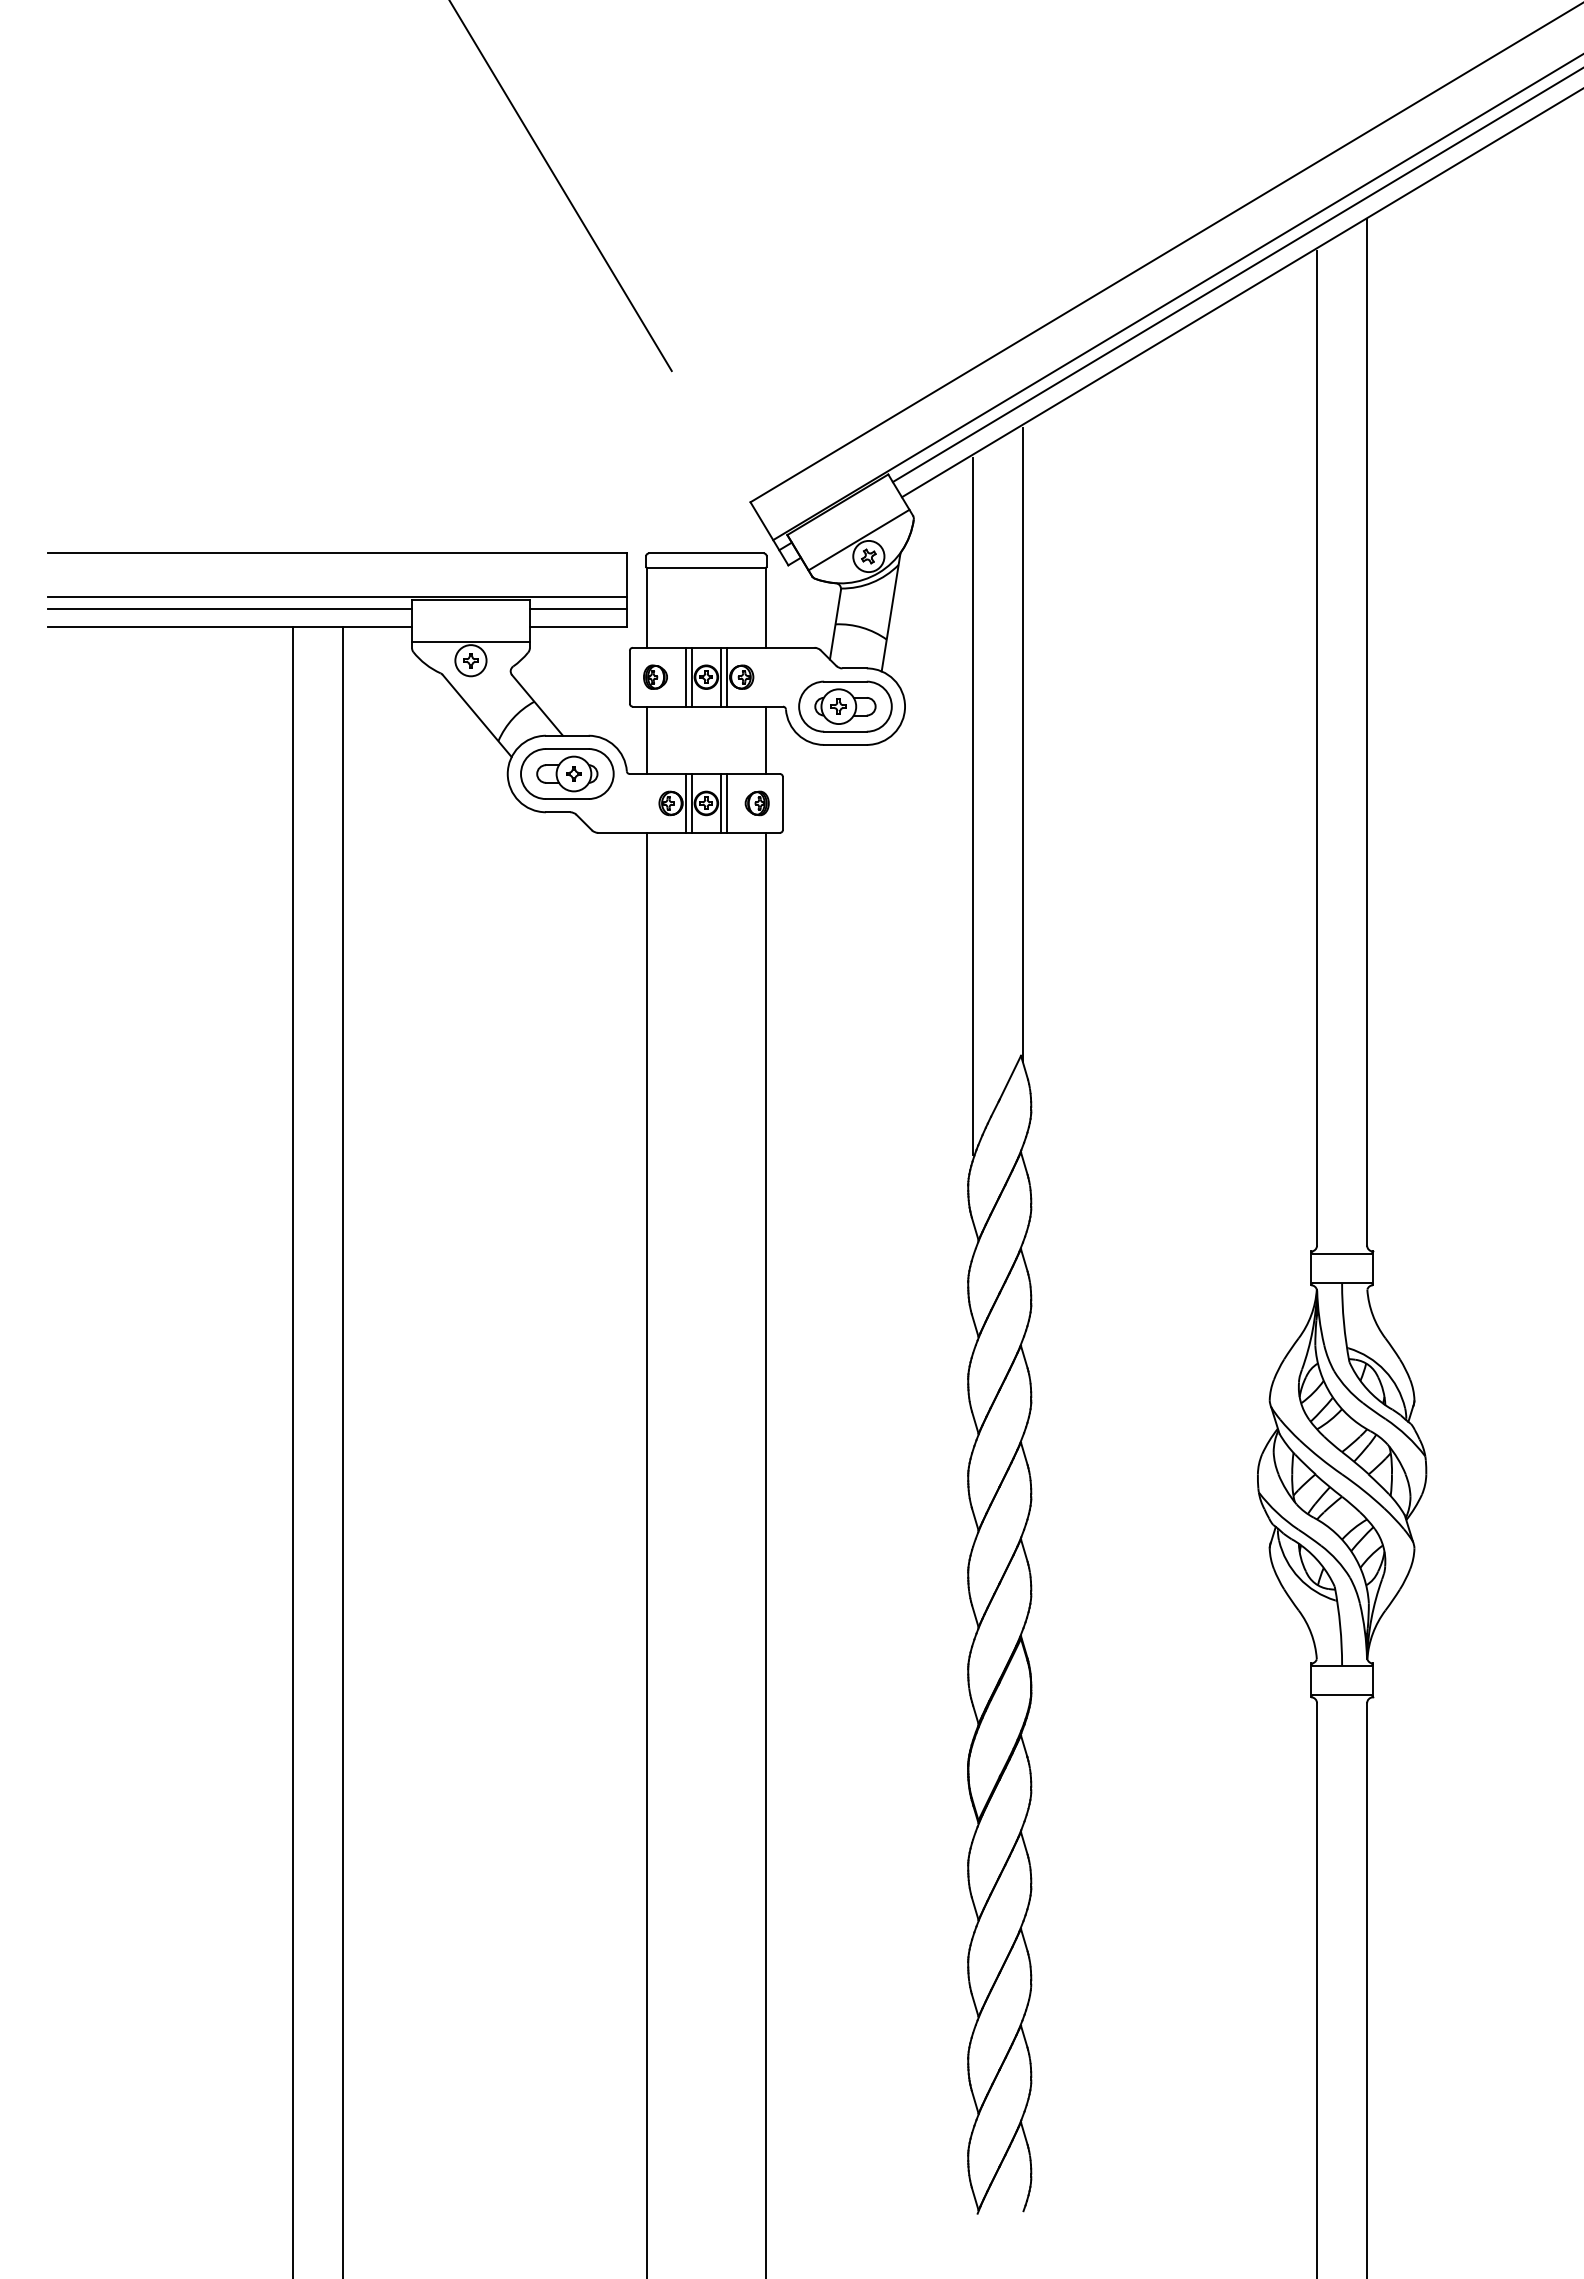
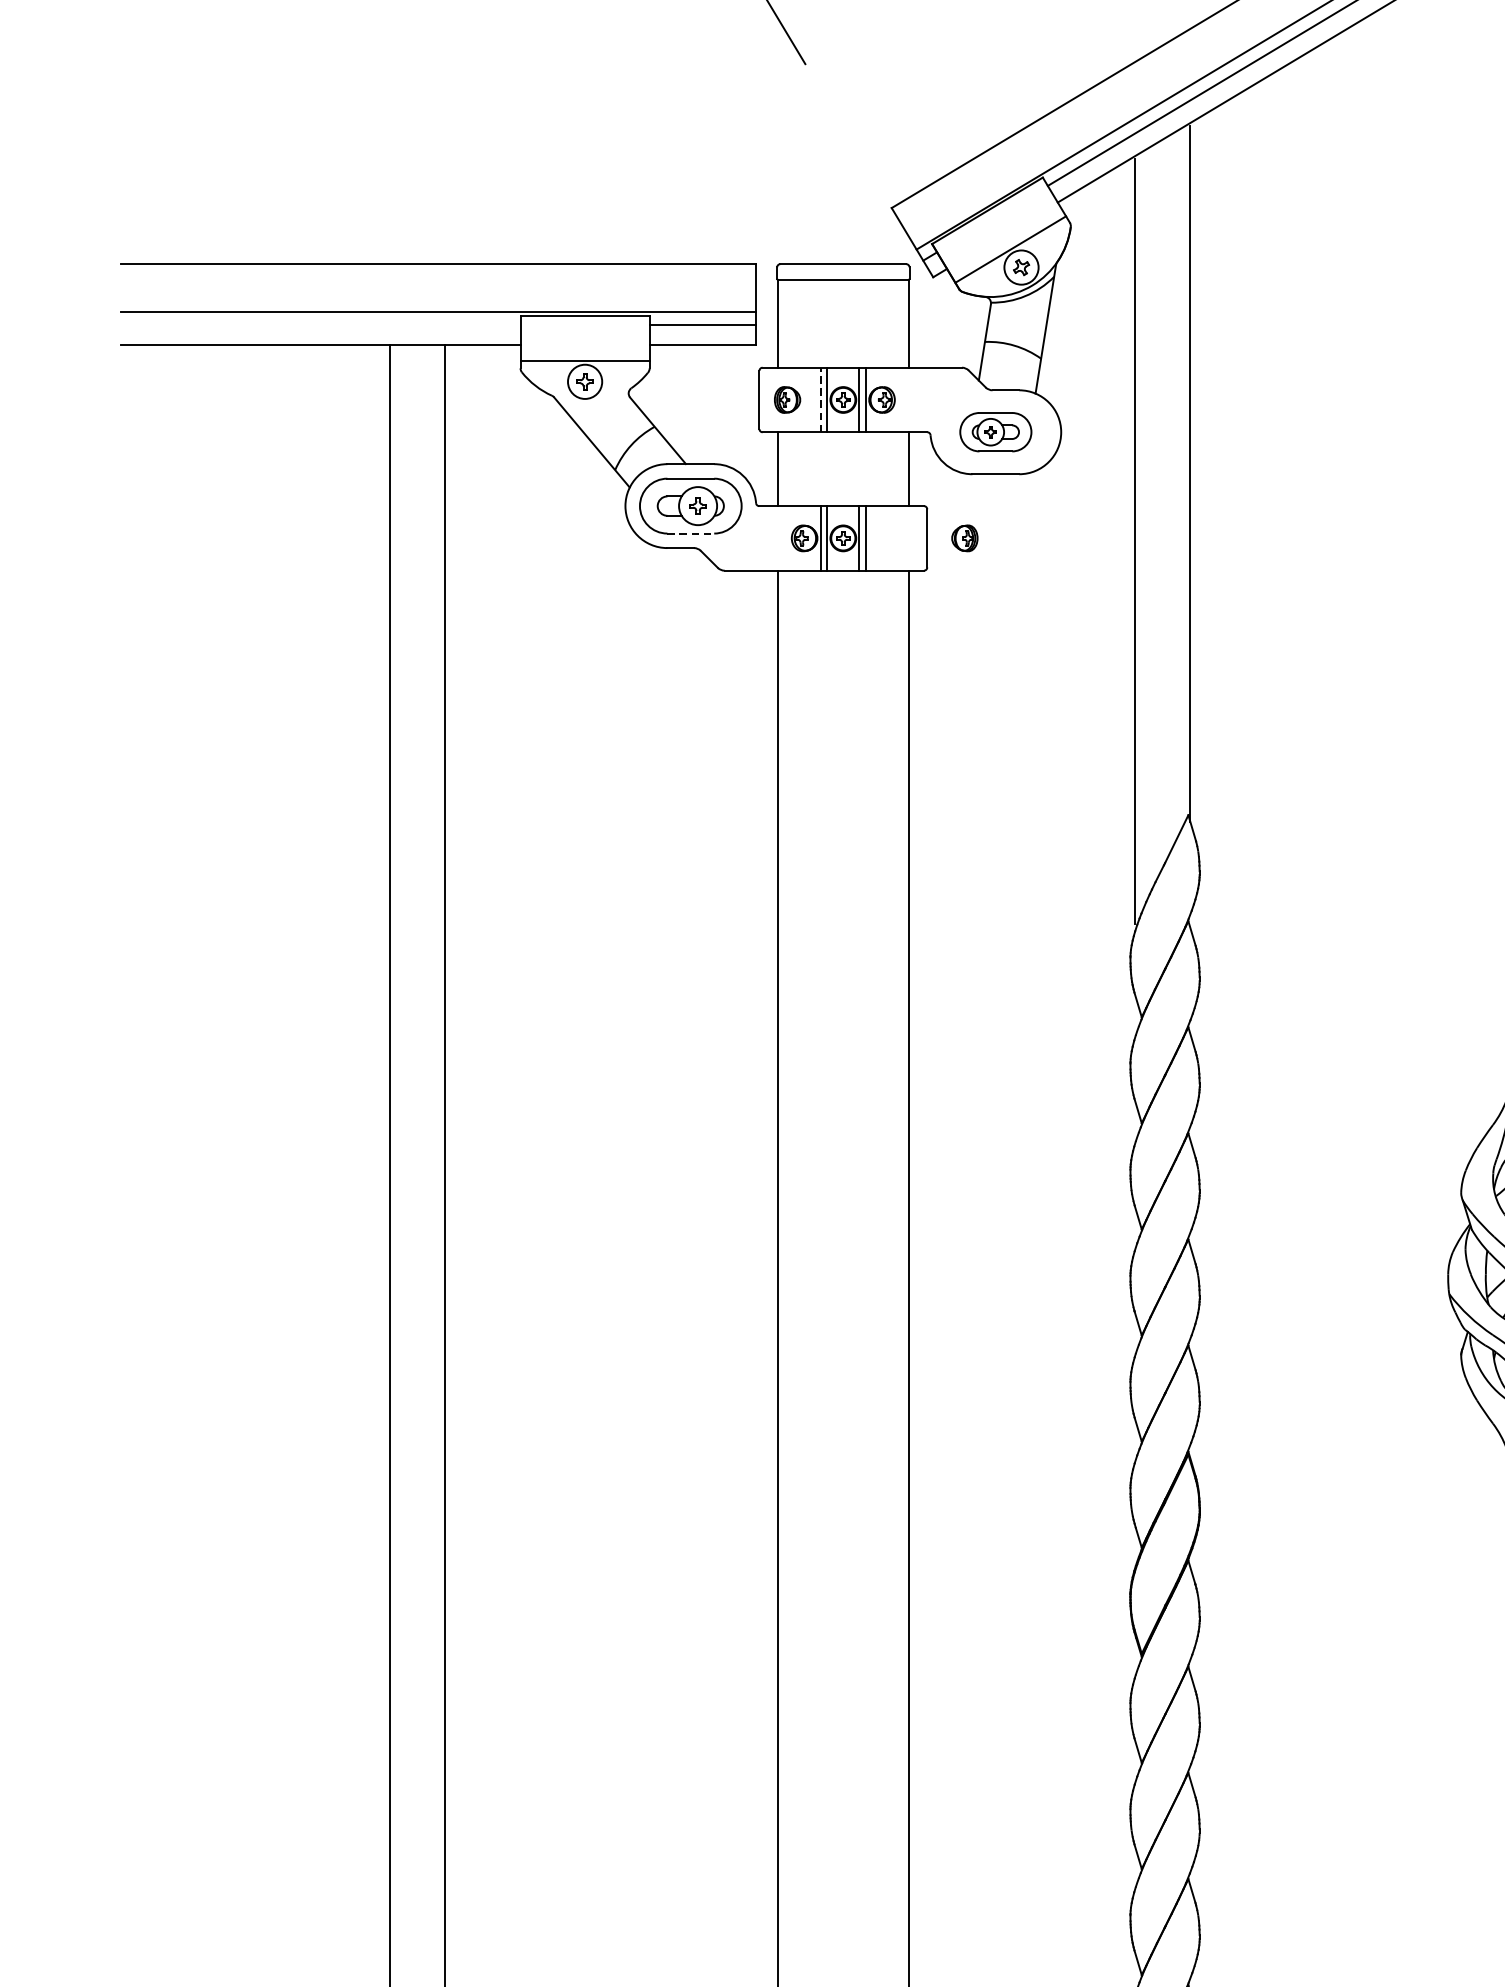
line: (229, 609) -> (320, 325), removed
line: (685, 676) -> (820, 399), solid -> dashed
part: (845, 706) -> (995, 432), size x0.7
line: (567, 799) -> (690, 534), solid -> dashed
part: (756, 803) -> (964, 538), moved

